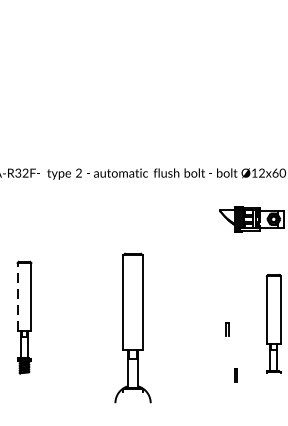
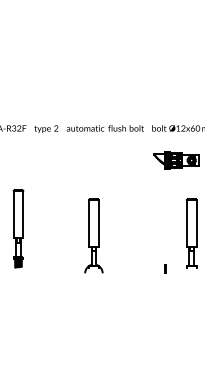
line: (17, 296) -> (13, 214), dashed -> solid
part: (132, 327) -> (93, 235), size x0.71
part: (227, 328) -> (159, 236), removed

